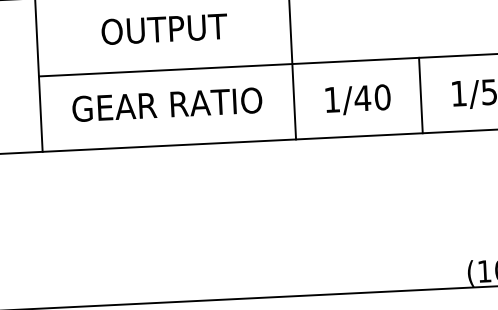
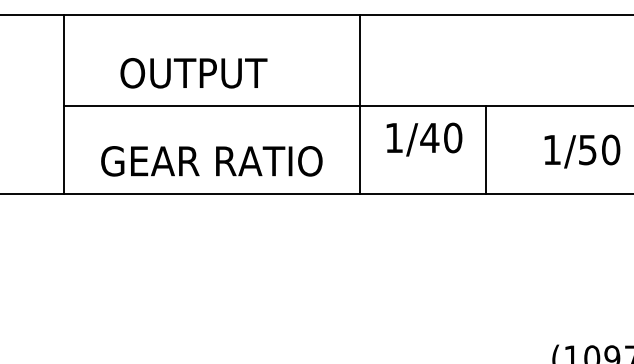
text: (164, 29) -> (193, 73), moved
line: (420, 95) -> (485, 149), moved
text: (358, 99) -> (424, 139), moved
text: (167, 104) -> (211, 161), moved

